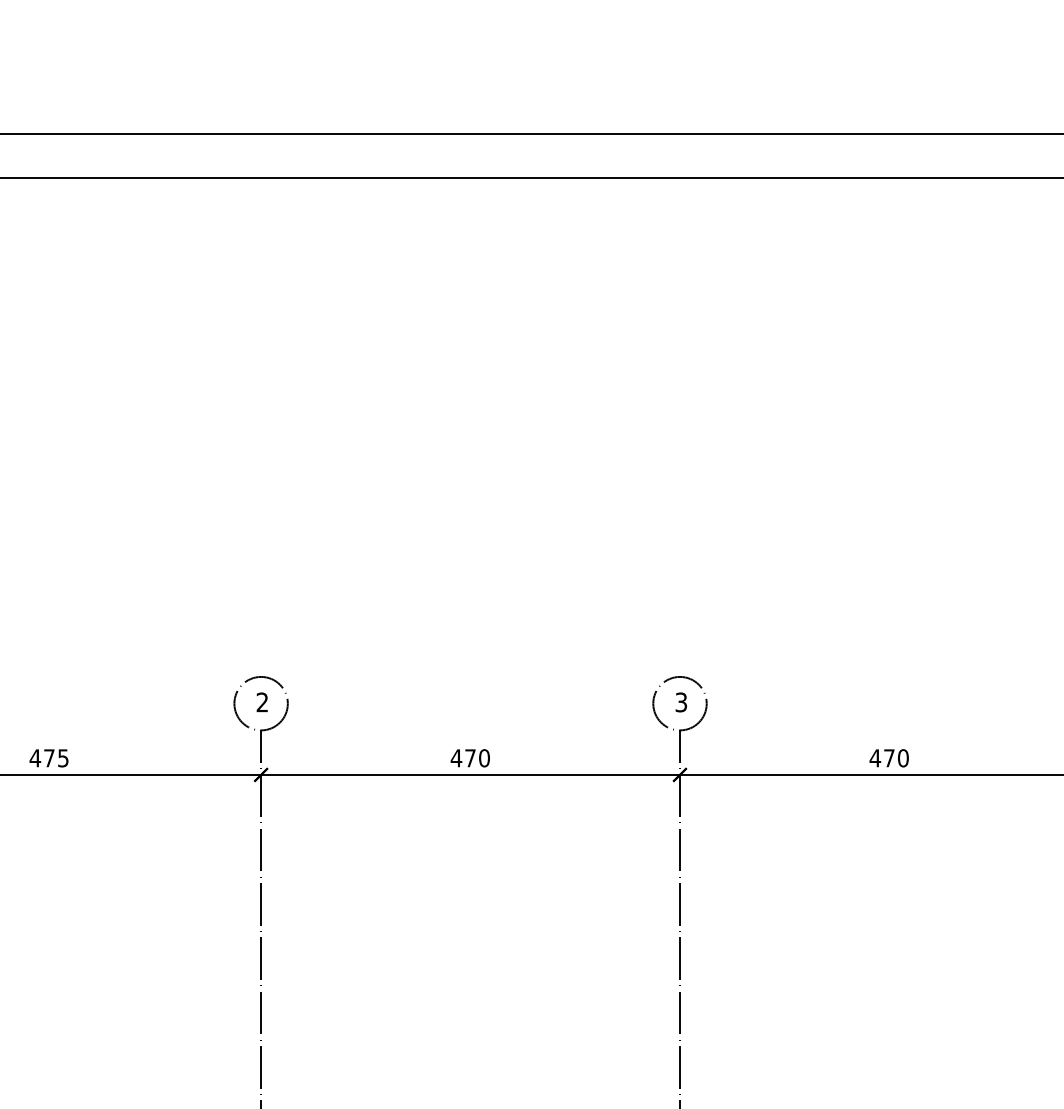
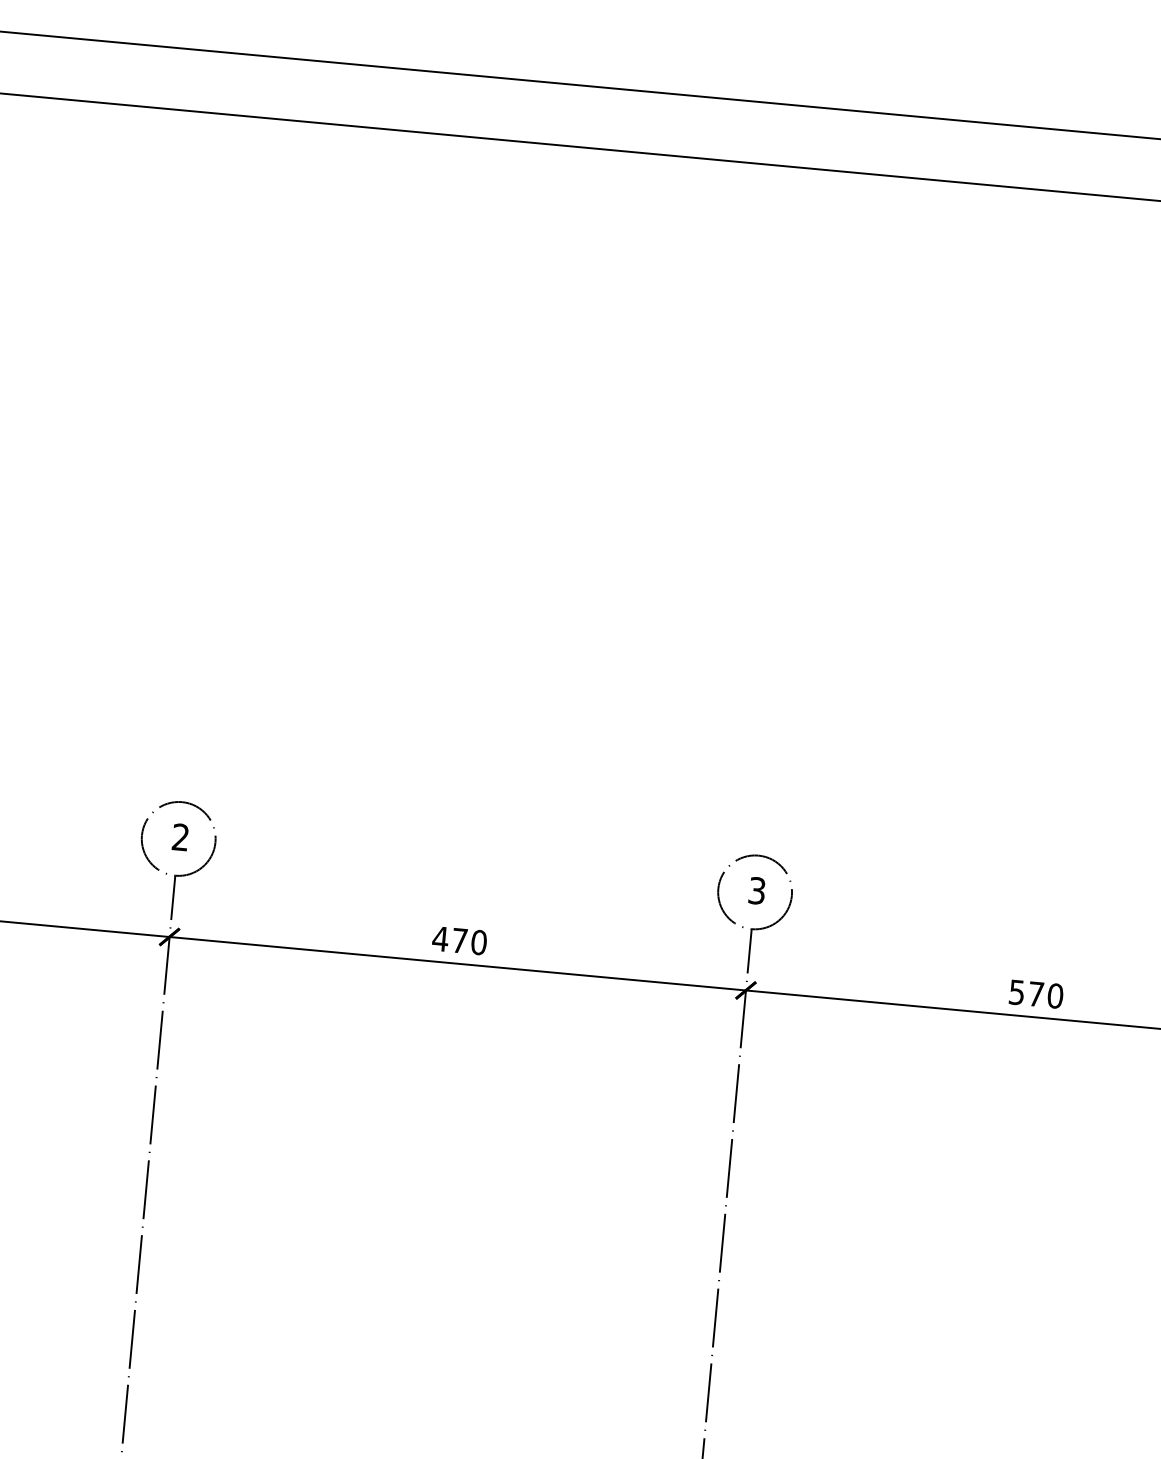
text: (875, 758) -> (1017, 992), 470 -> 570

